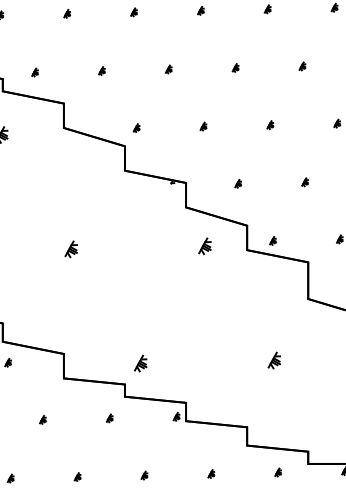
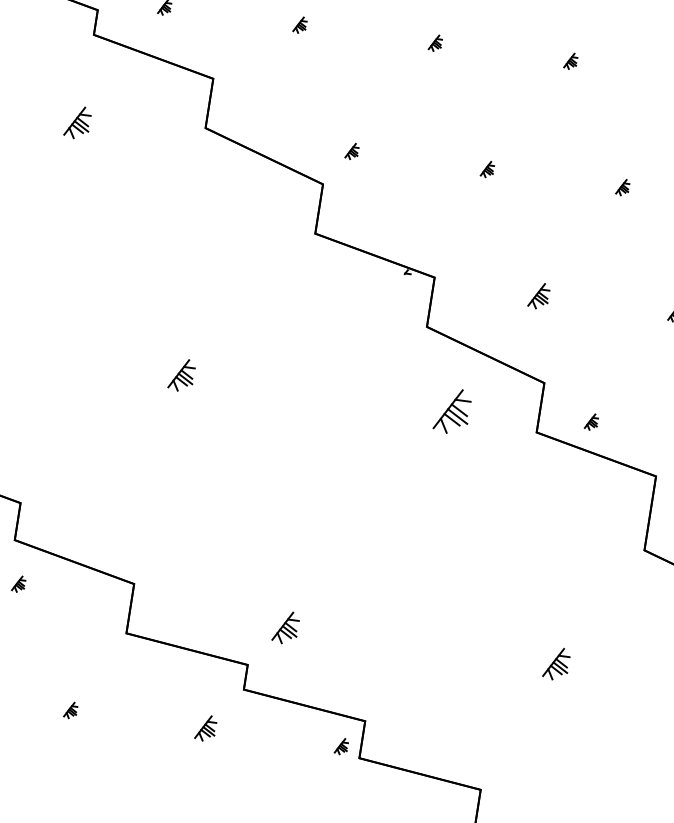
part: (238, 183) -> (540, 295), size x1.6
part: (204, 246) -> (451, 411), size x1.4
part: (109, 418) -> (205, 728), size x1.6

